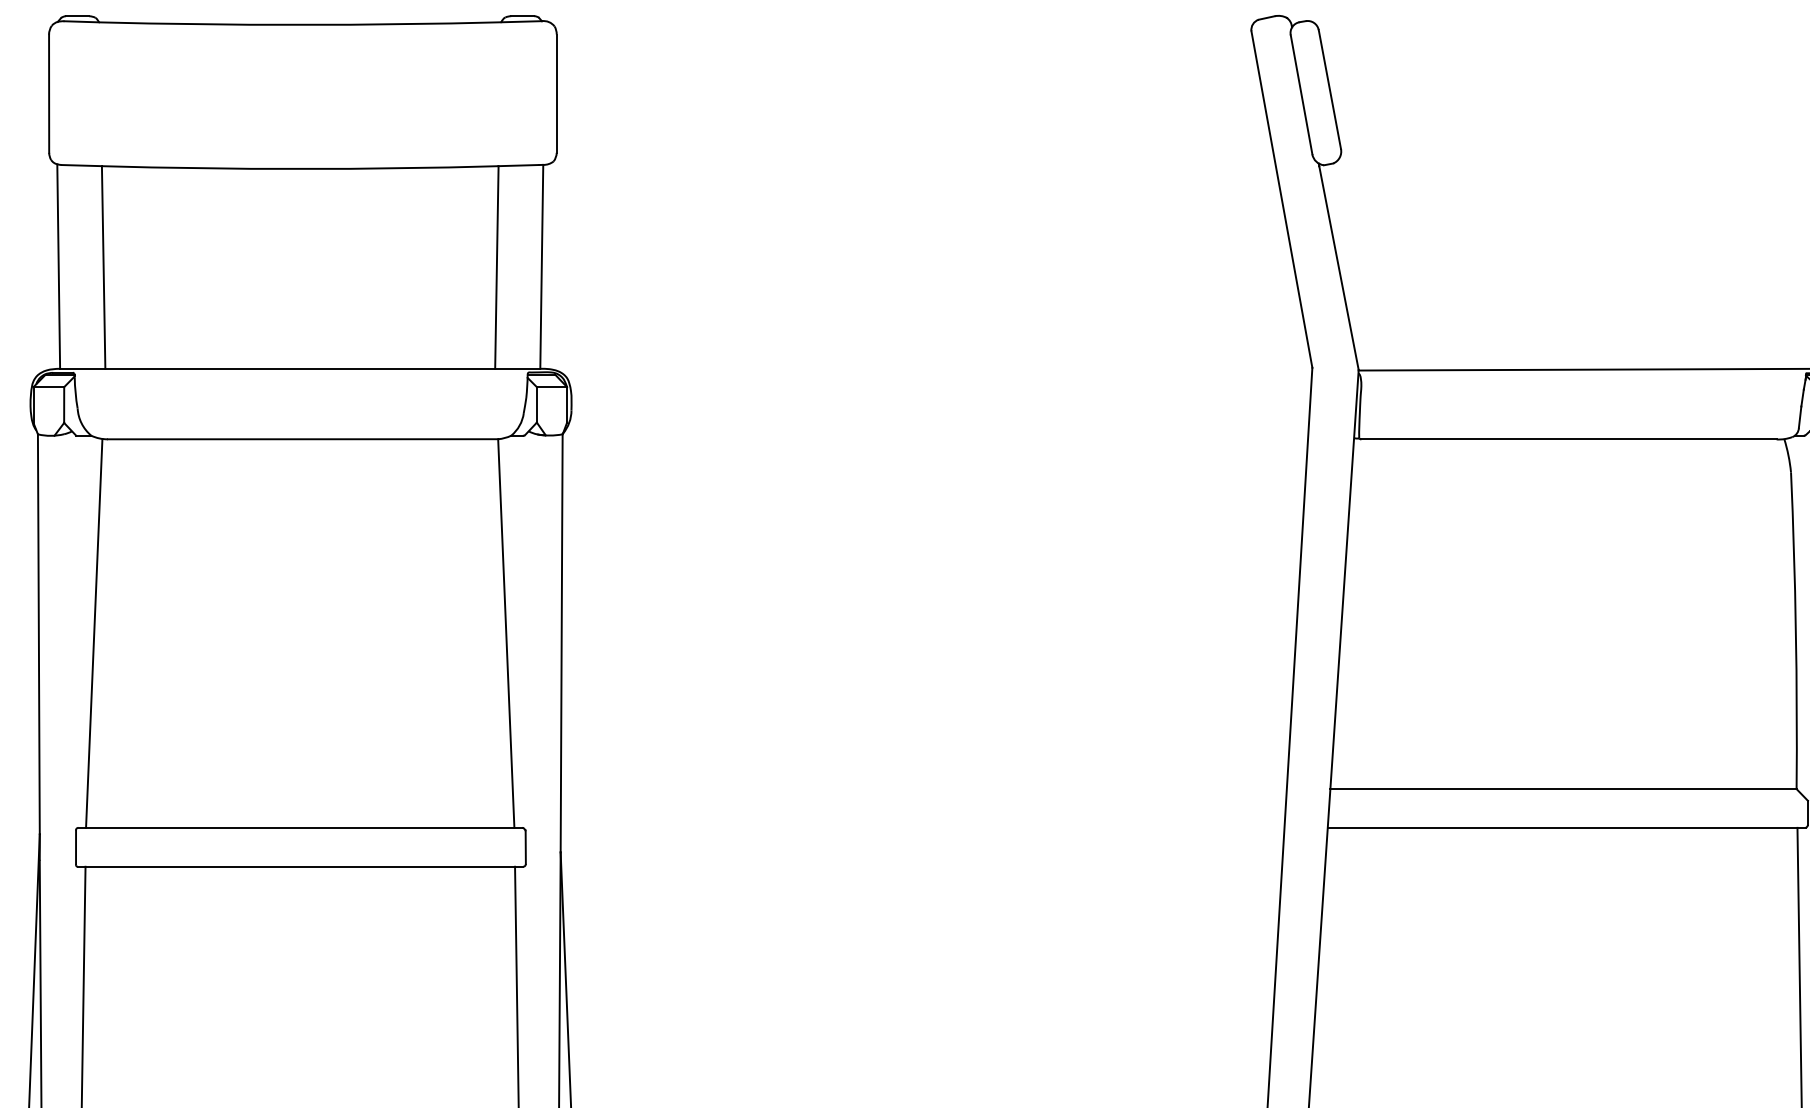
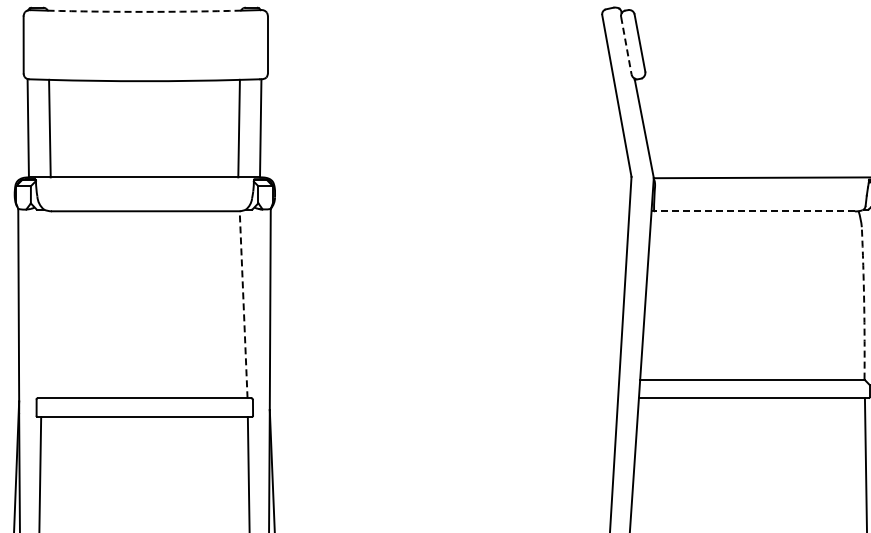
arc: (300, 24) -> (144, 11), solid -> dashed
line: (1301, 96) -> (626, 46), solid -> dashed
line: (1570, 439) -> (755, 211), solid -> dashed
arc: (1796, 630) -> (864, 303), solid -> dashed
line: (94, 632) -> (45, 304), removed
line: (505, 632) -> (243, 304), solid -> dashed

